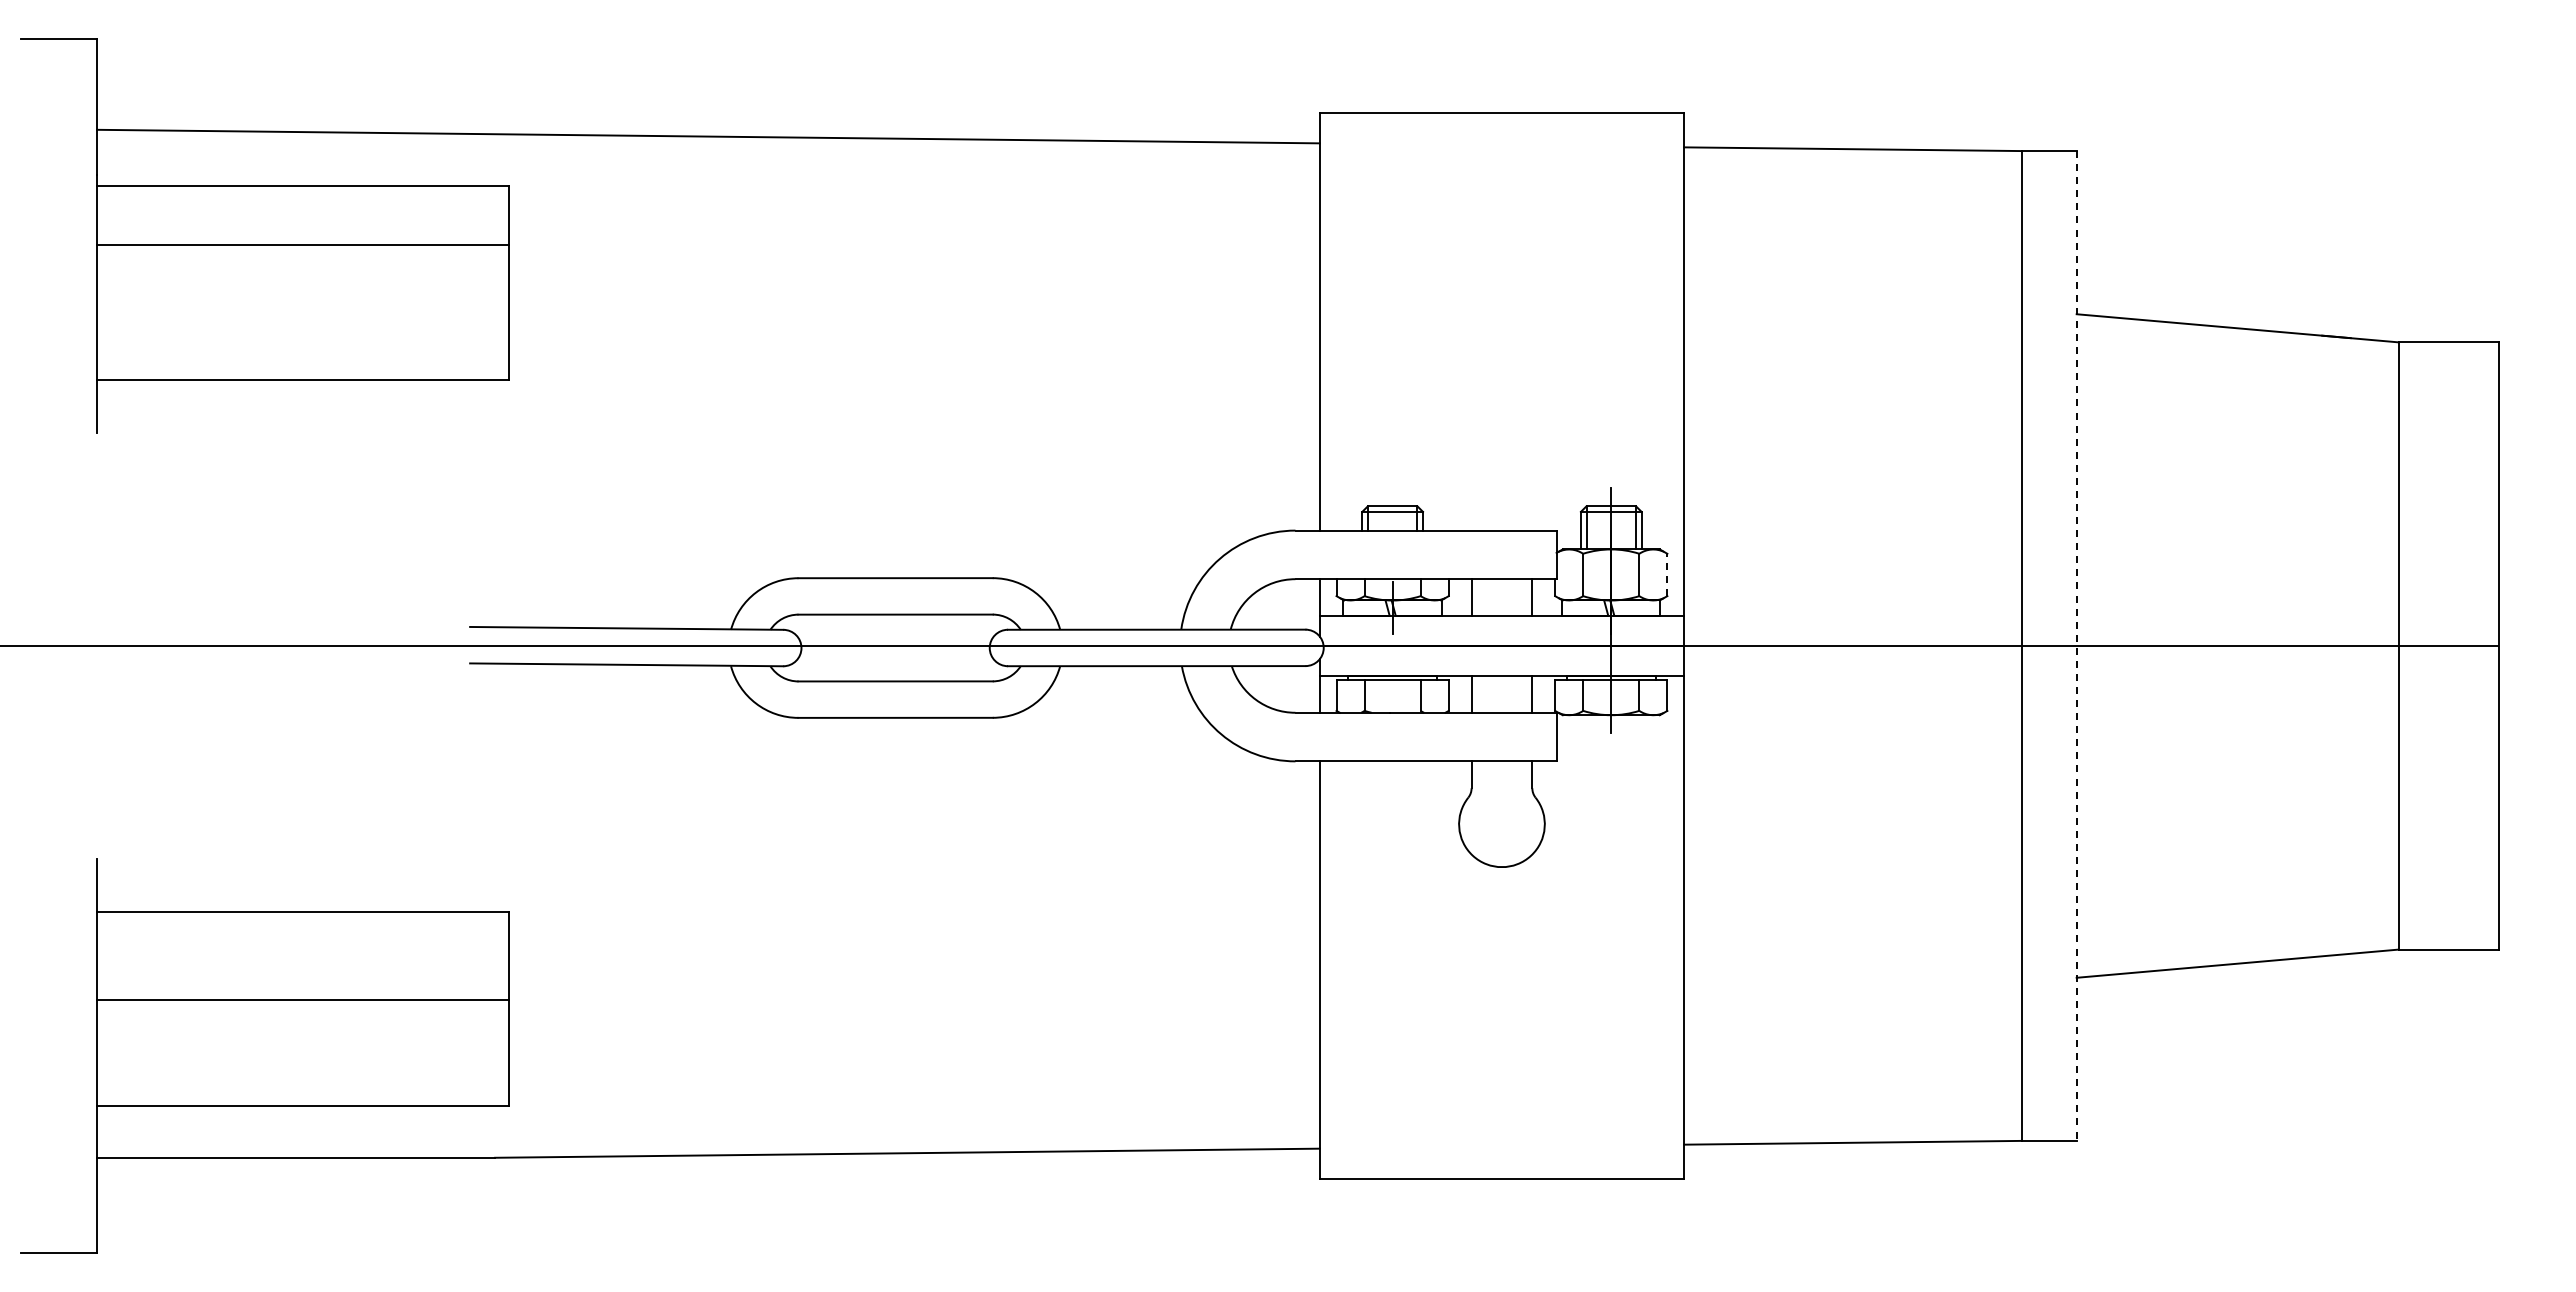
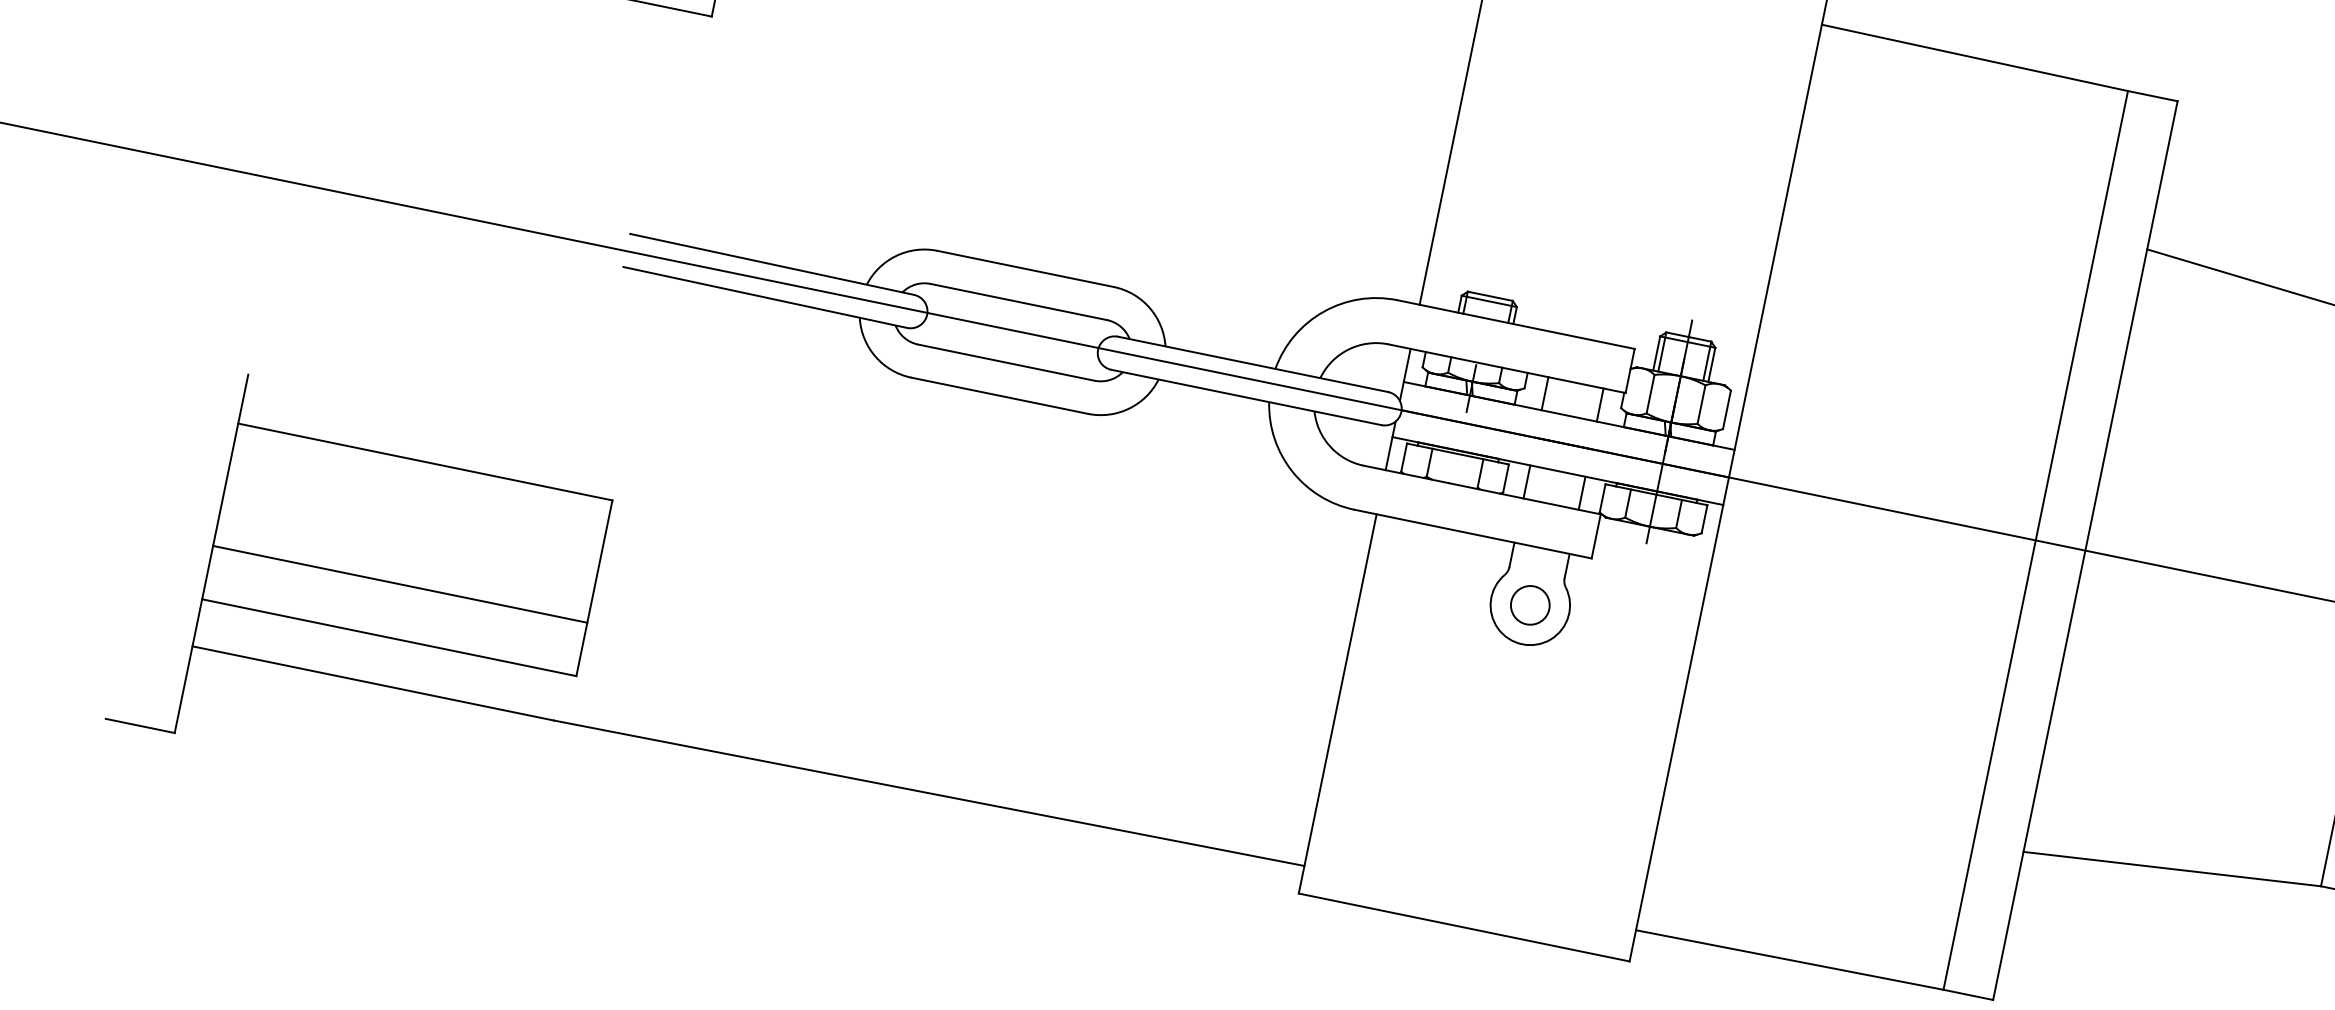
line: (1667, 574) -> (1727, 409), dashed -> solid
line: (2076, 645) -> (2085, 550), dashed -> solid
circle: (1501, 823) -> (1530, 604), added
line: (303, 1000) -> (400, 584), moved

